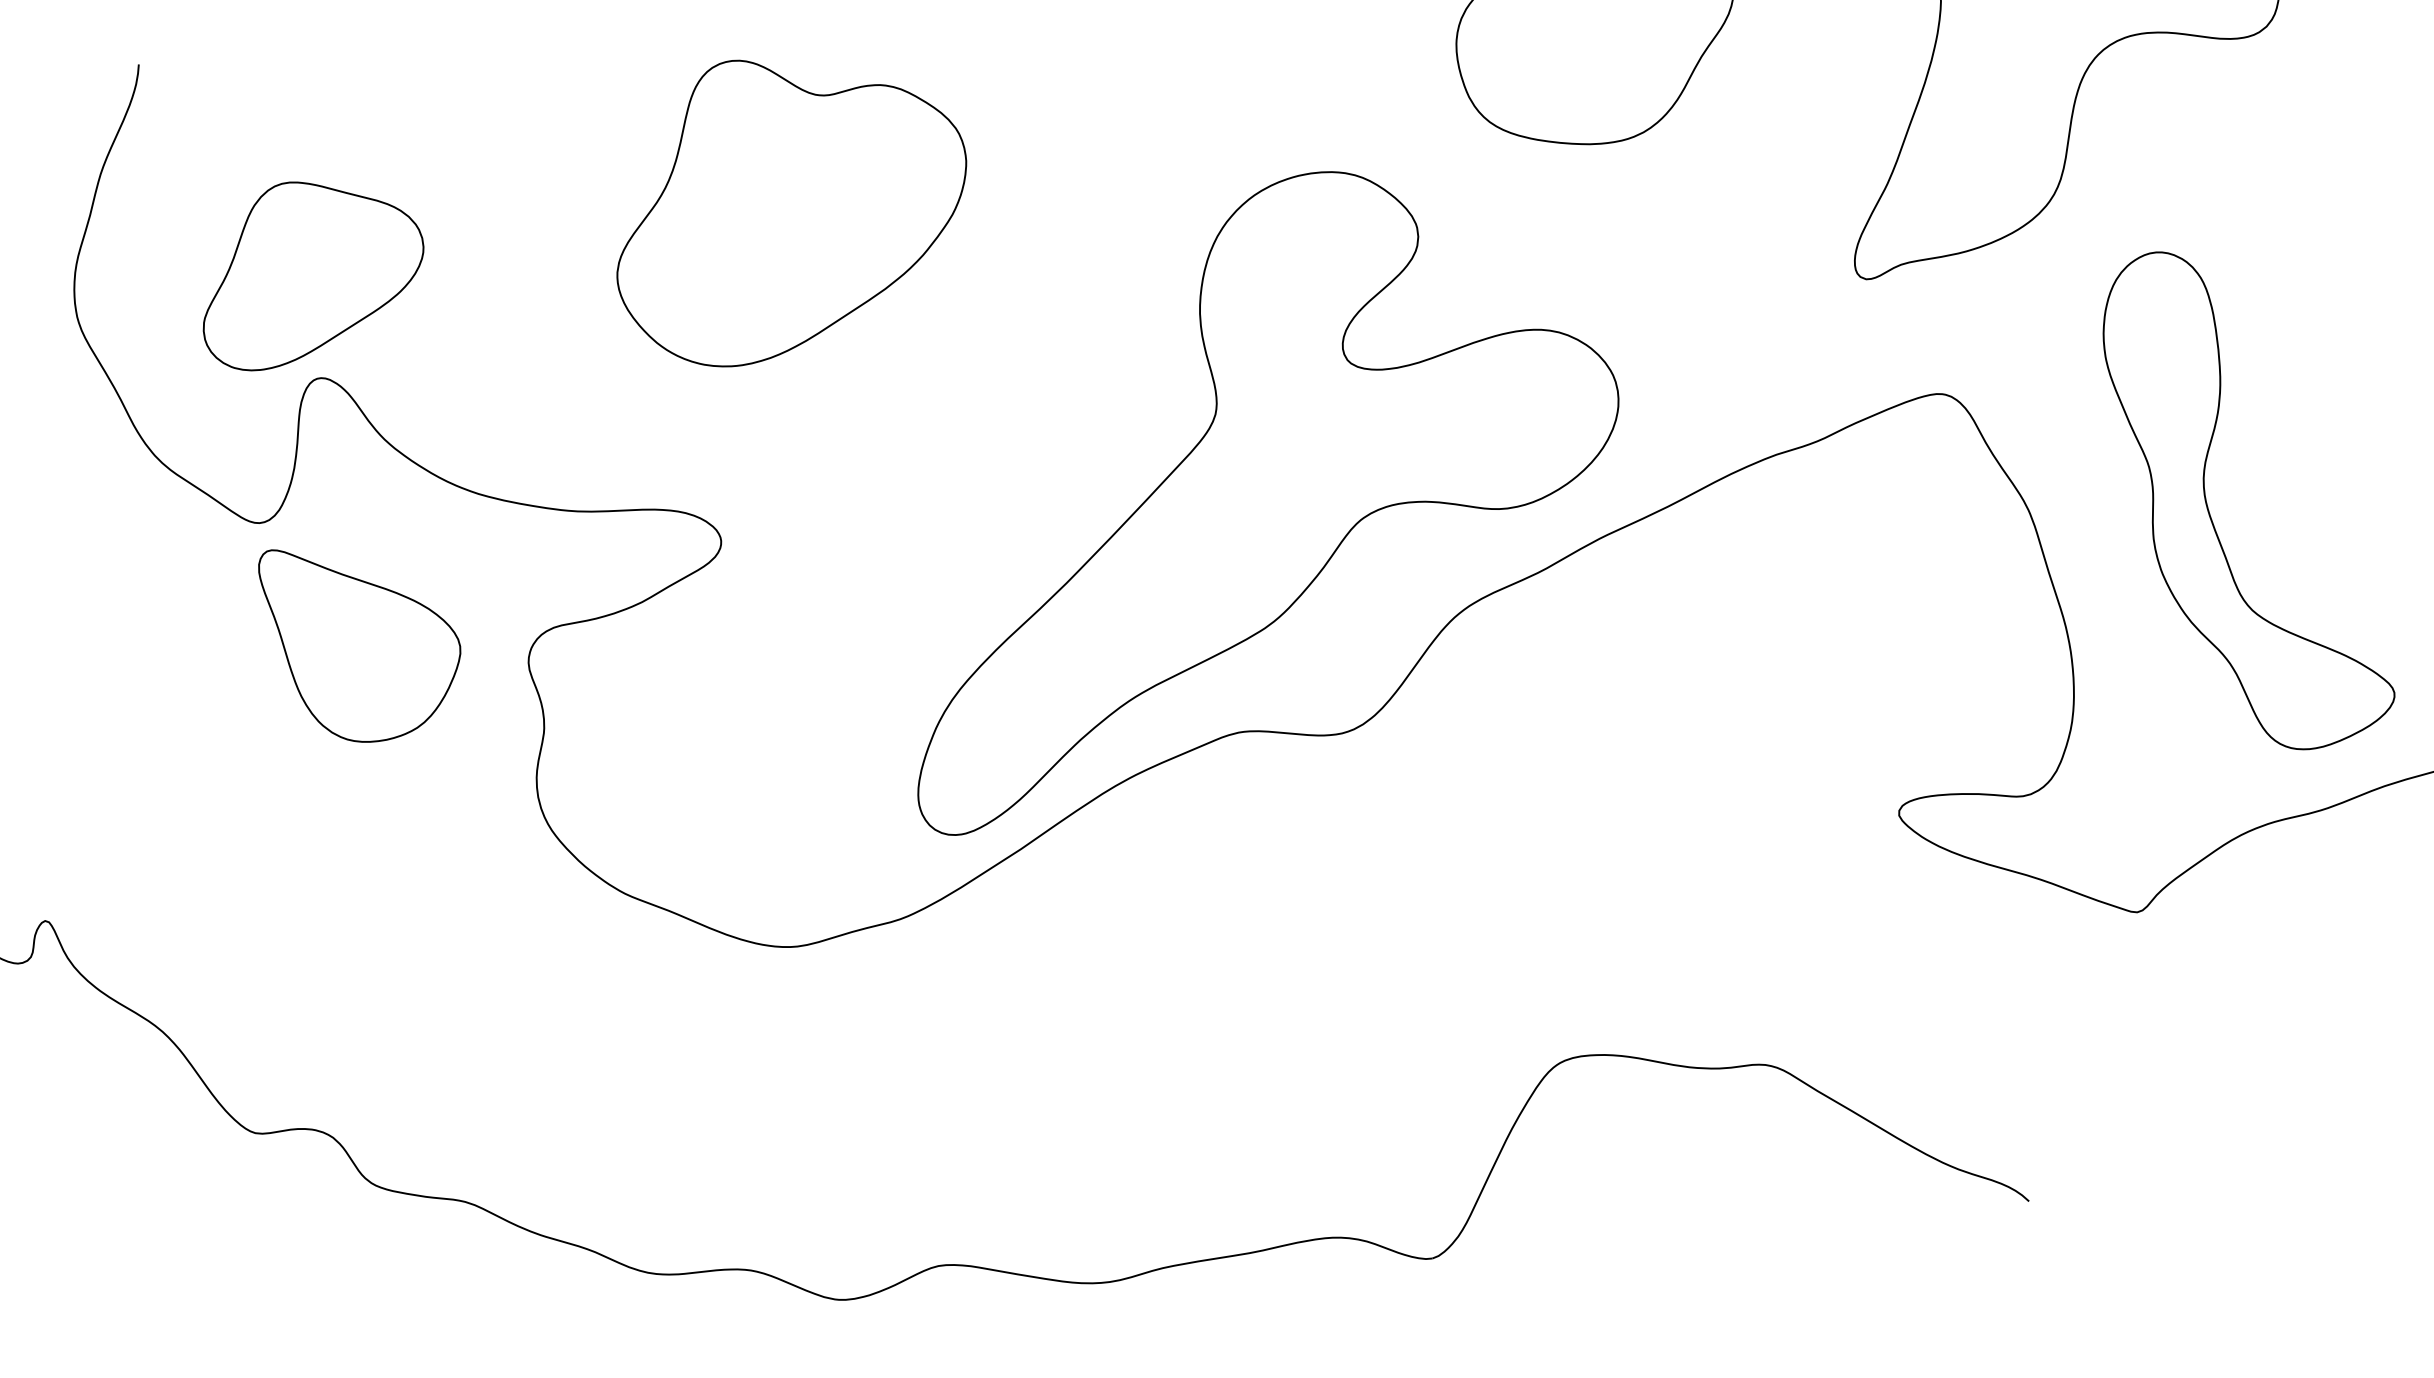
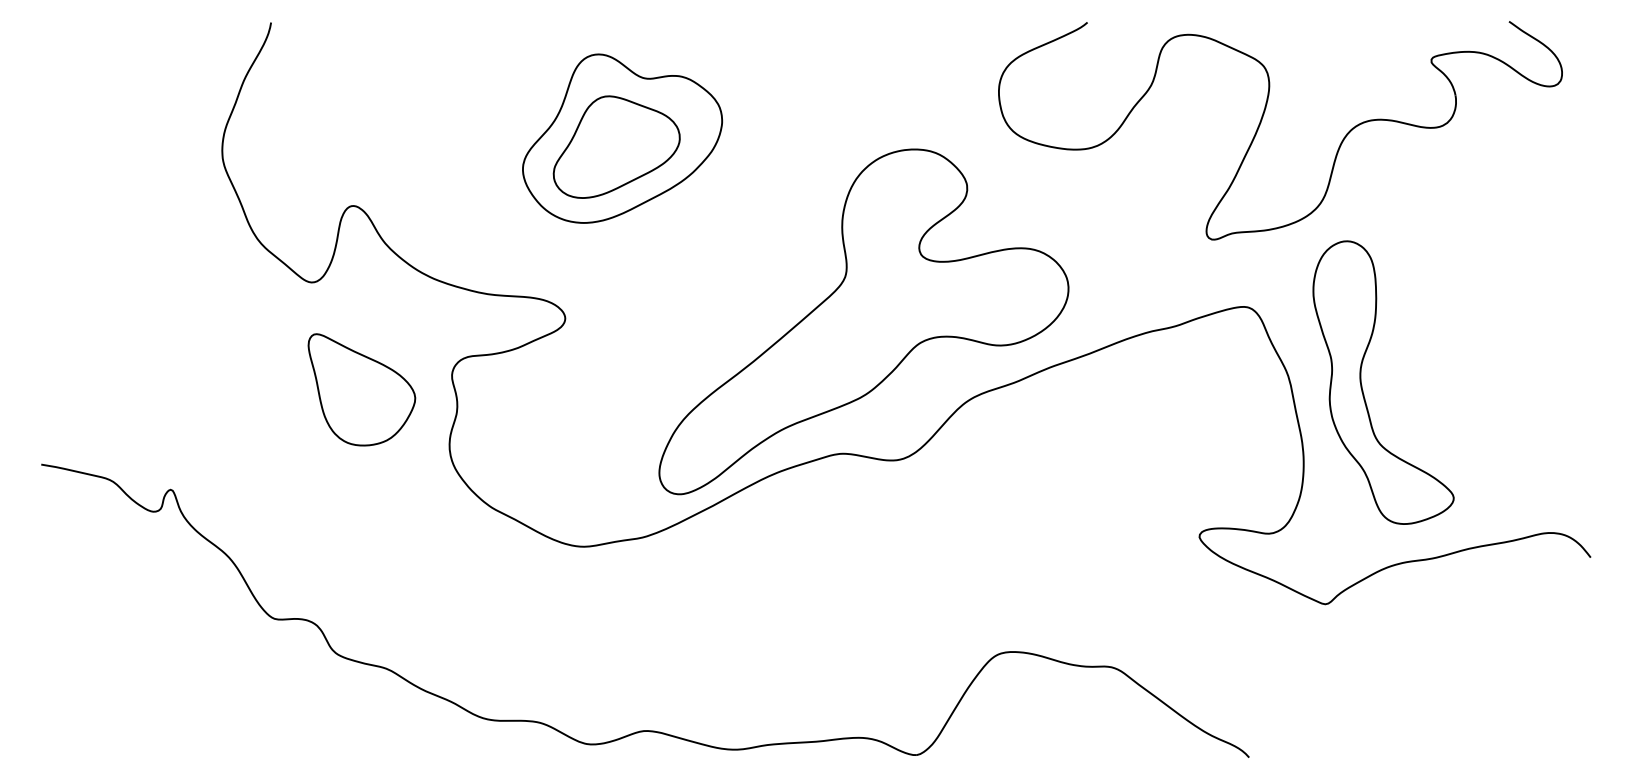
part: (311, 271) -> (616, 146), moved
part: (2209, 508) -> (1362, 385), moved
part: (362, 641) -> (361, 389), moved

